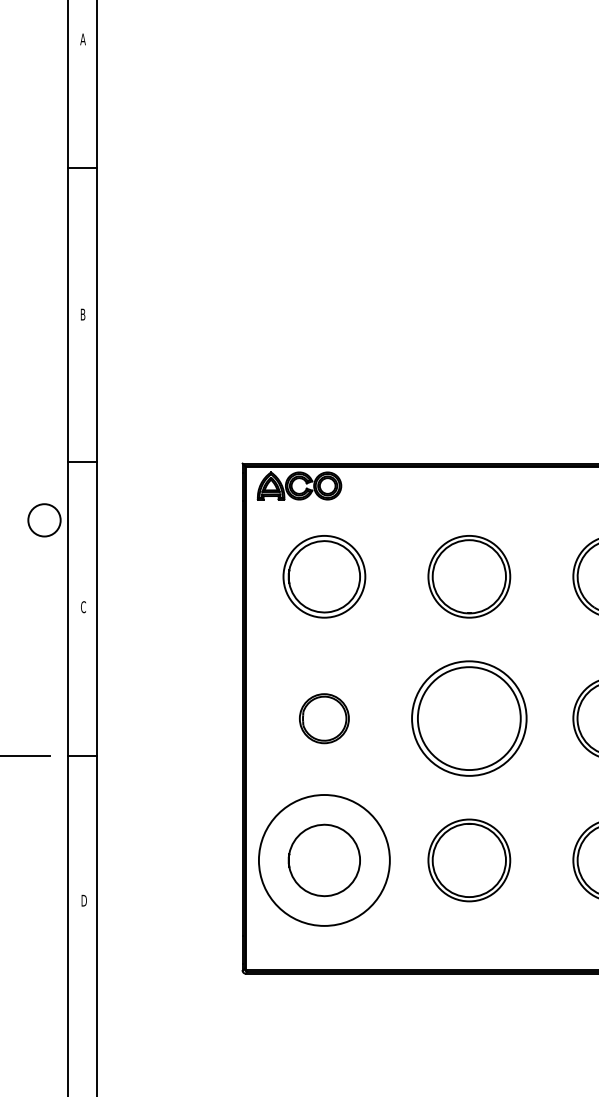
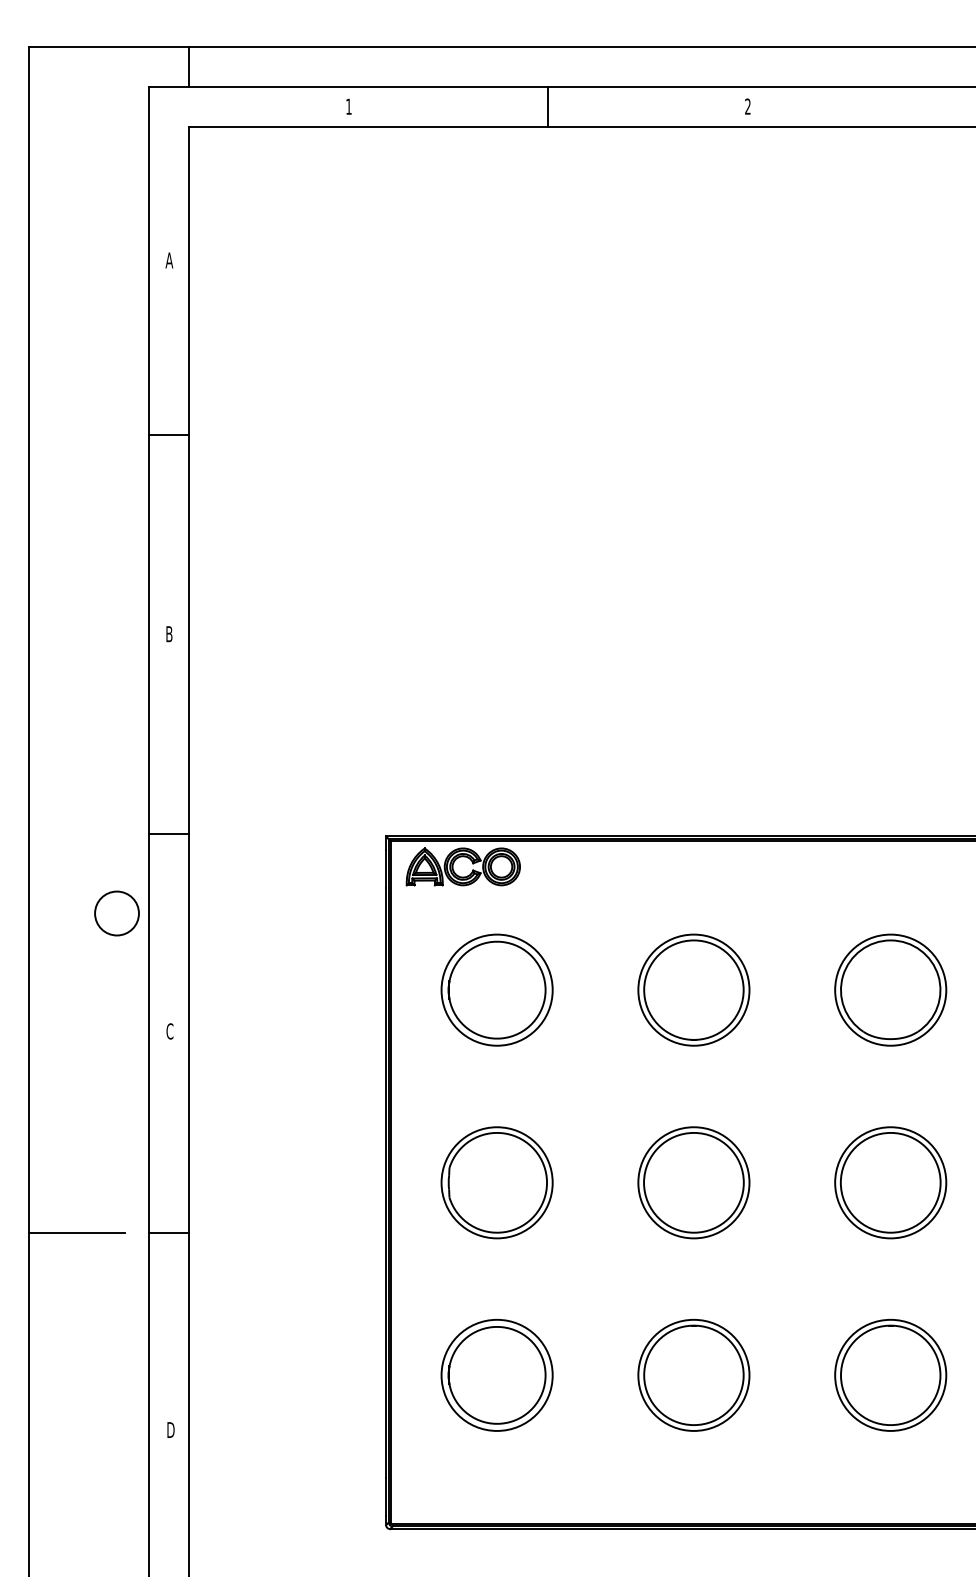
part: (323, 718) -> (496, 1182), size x1.67
part: (469, 718) -> (693, 1182), size x0.71
circle: (323, 859) -> (496, 1374), size x0.62

